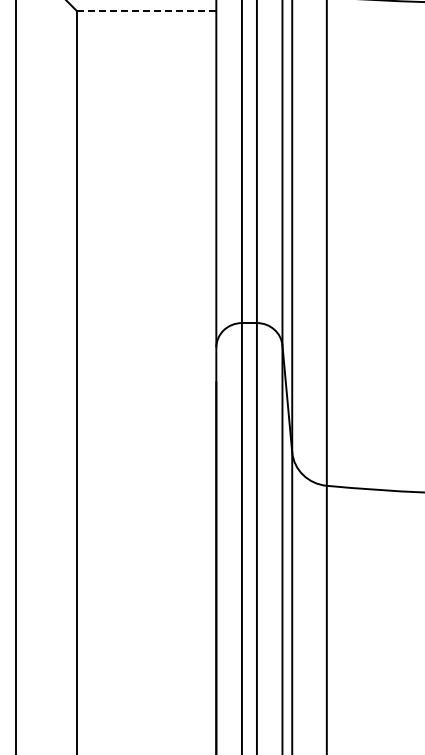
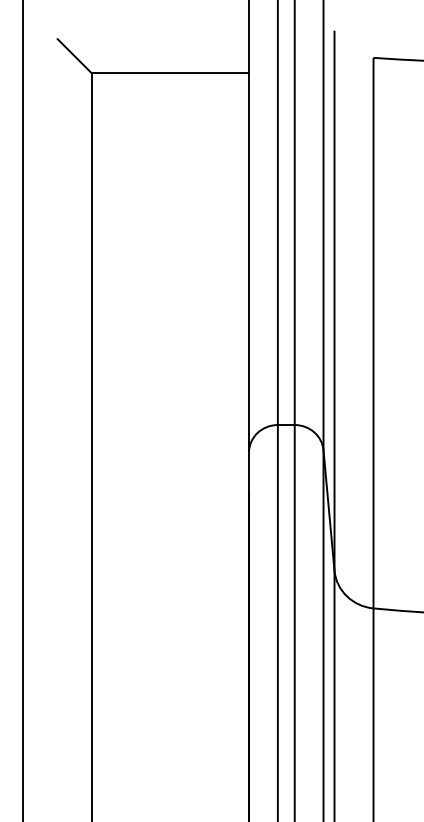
line: (146, 11) -> (170, 73), dashed -> solid

